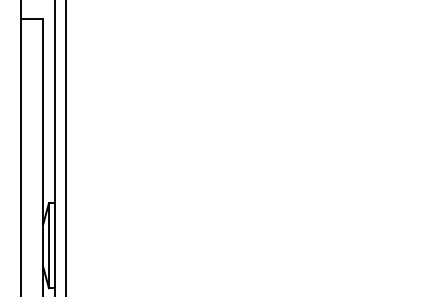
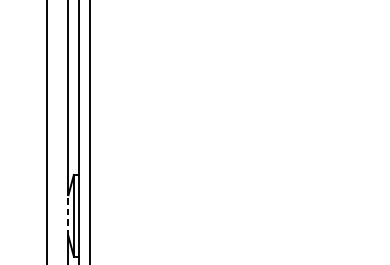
line: (43, 245) -> (68, 215), solid -> dashed

